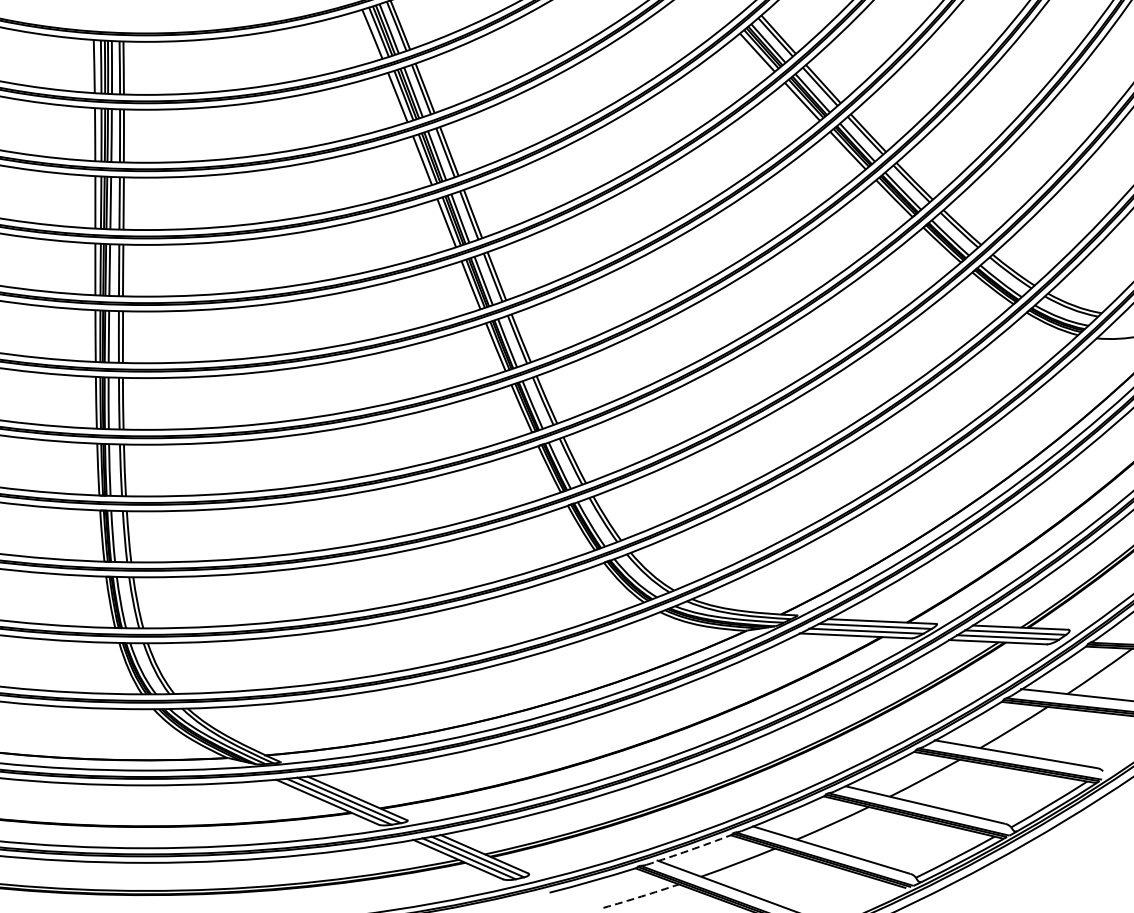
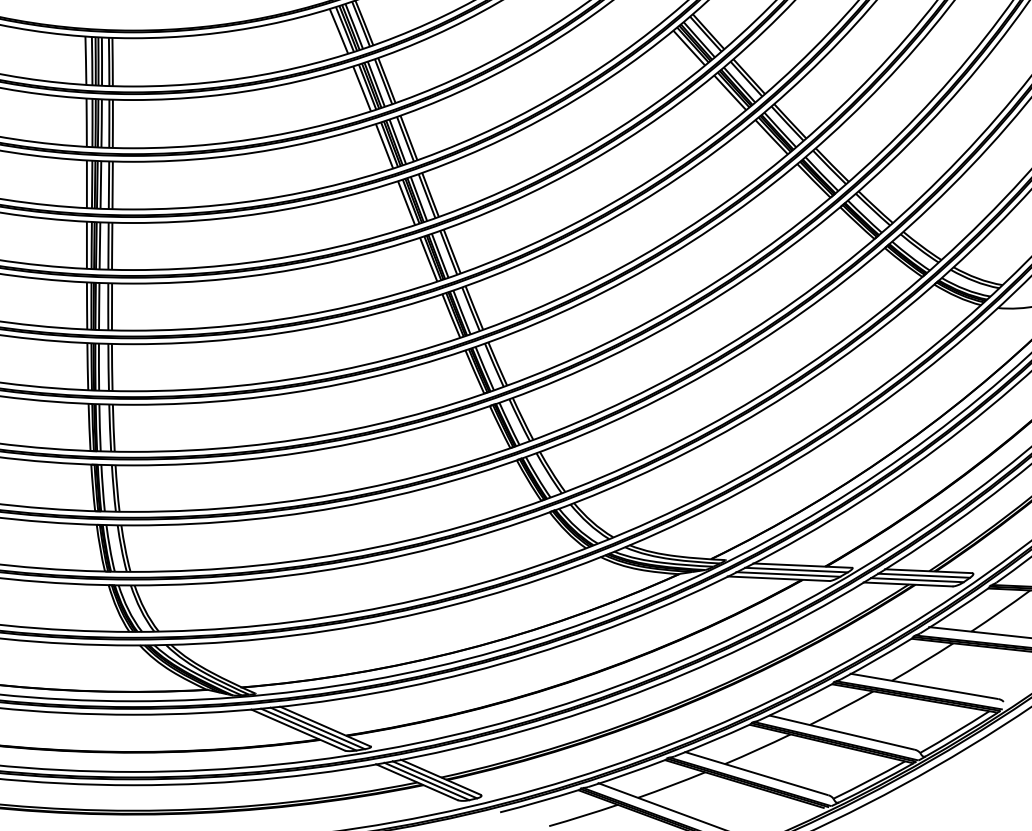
arc: (688, 851) -> (626, 774), dashed -> solid
arc: (641, 896) -> (583, 815), dashed -> solid

